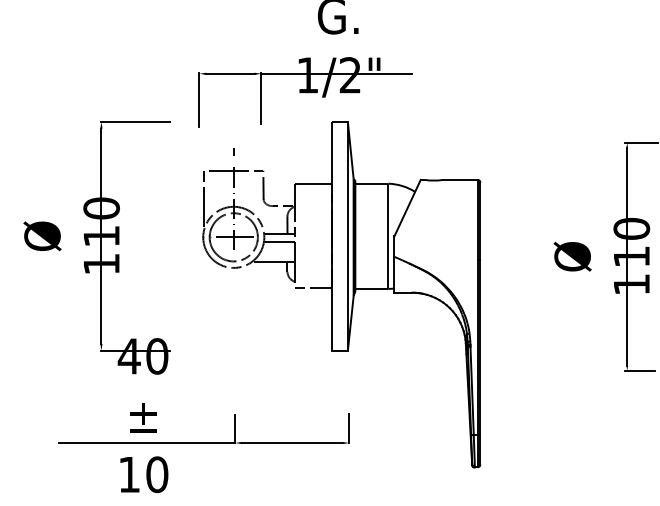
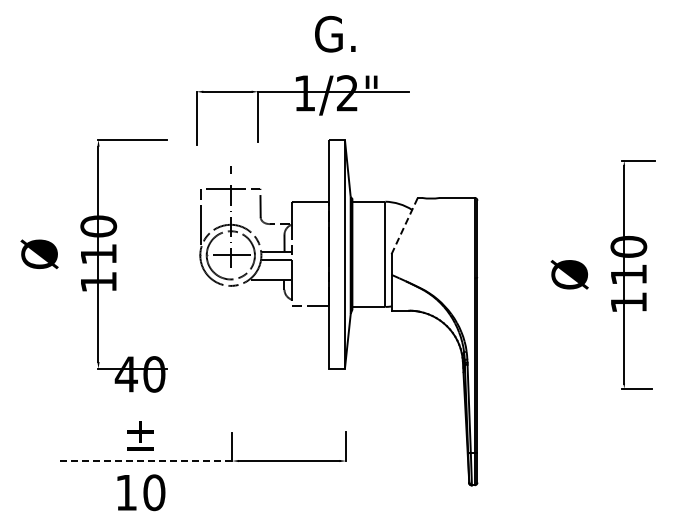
line: (407, 207) -> (404, 225), solid -> dashed
line: (147, 443) -> (144, 461), solid -> dashed

